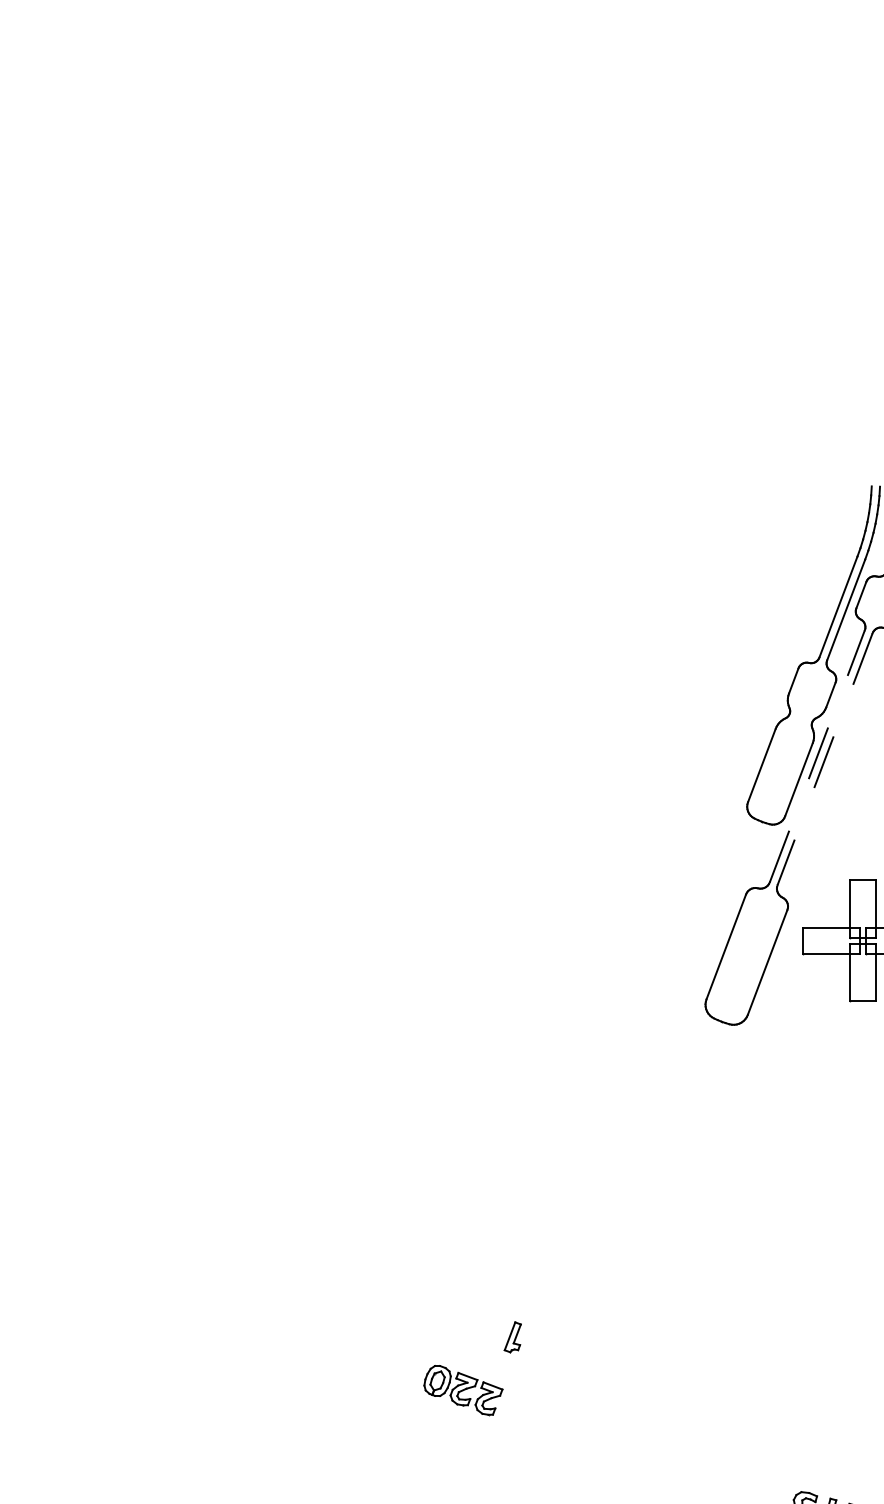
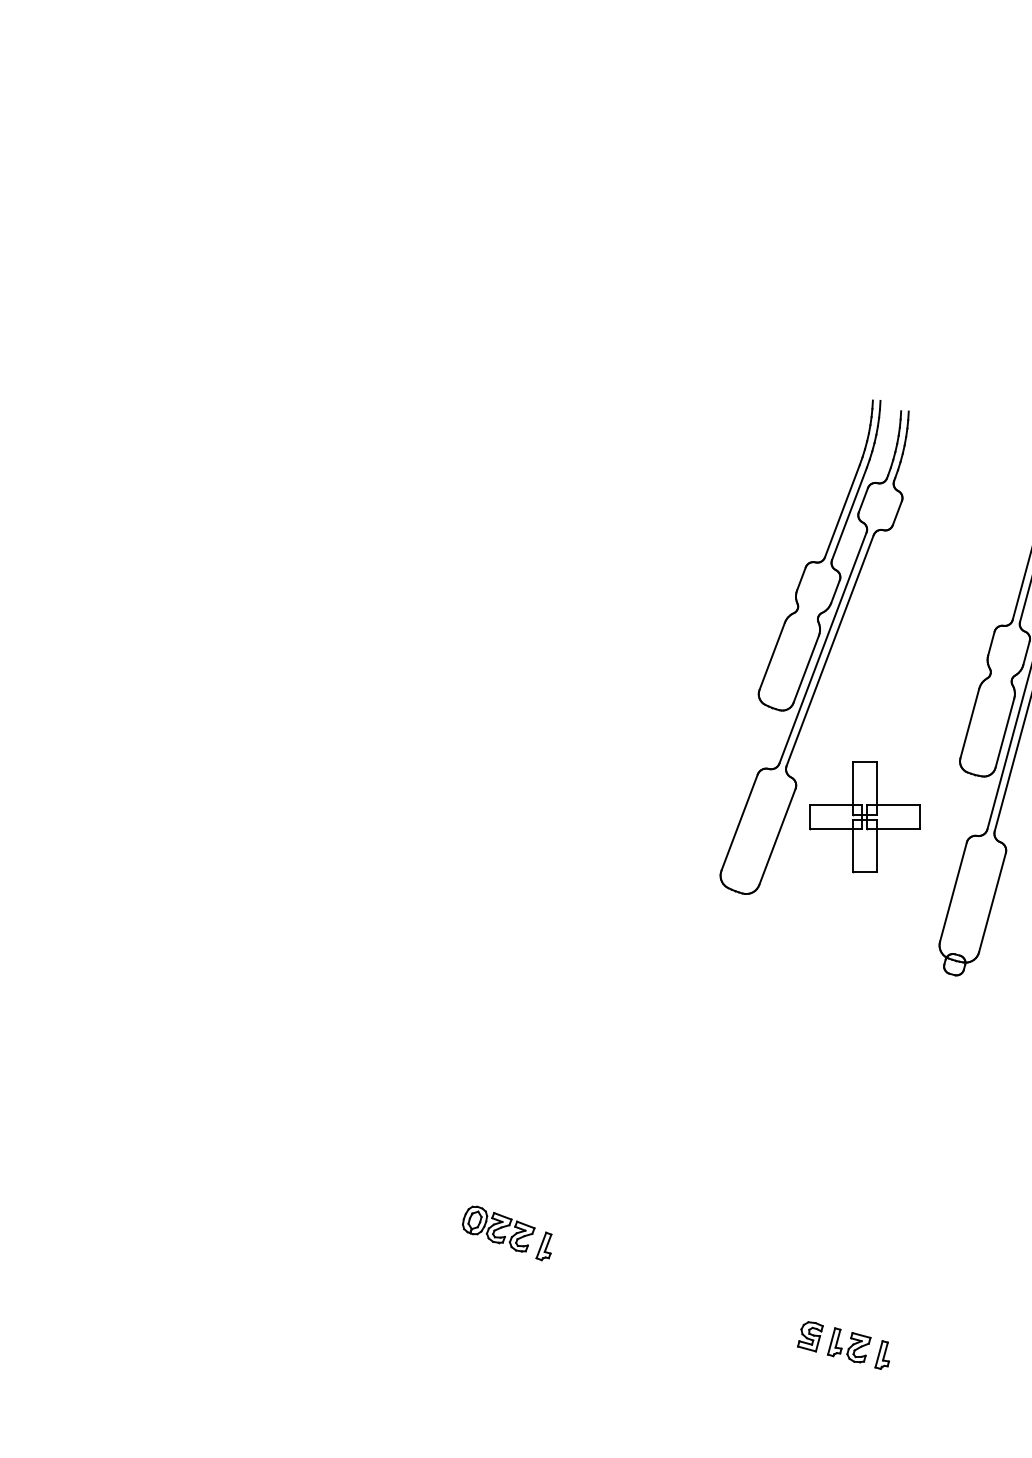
line: (817, 755) -> (823, 647), dashed -> solid
line: (824, 760) -> (829, 651), dashed -> solid
part: (512, 1337) -> (543, 1246), moved

